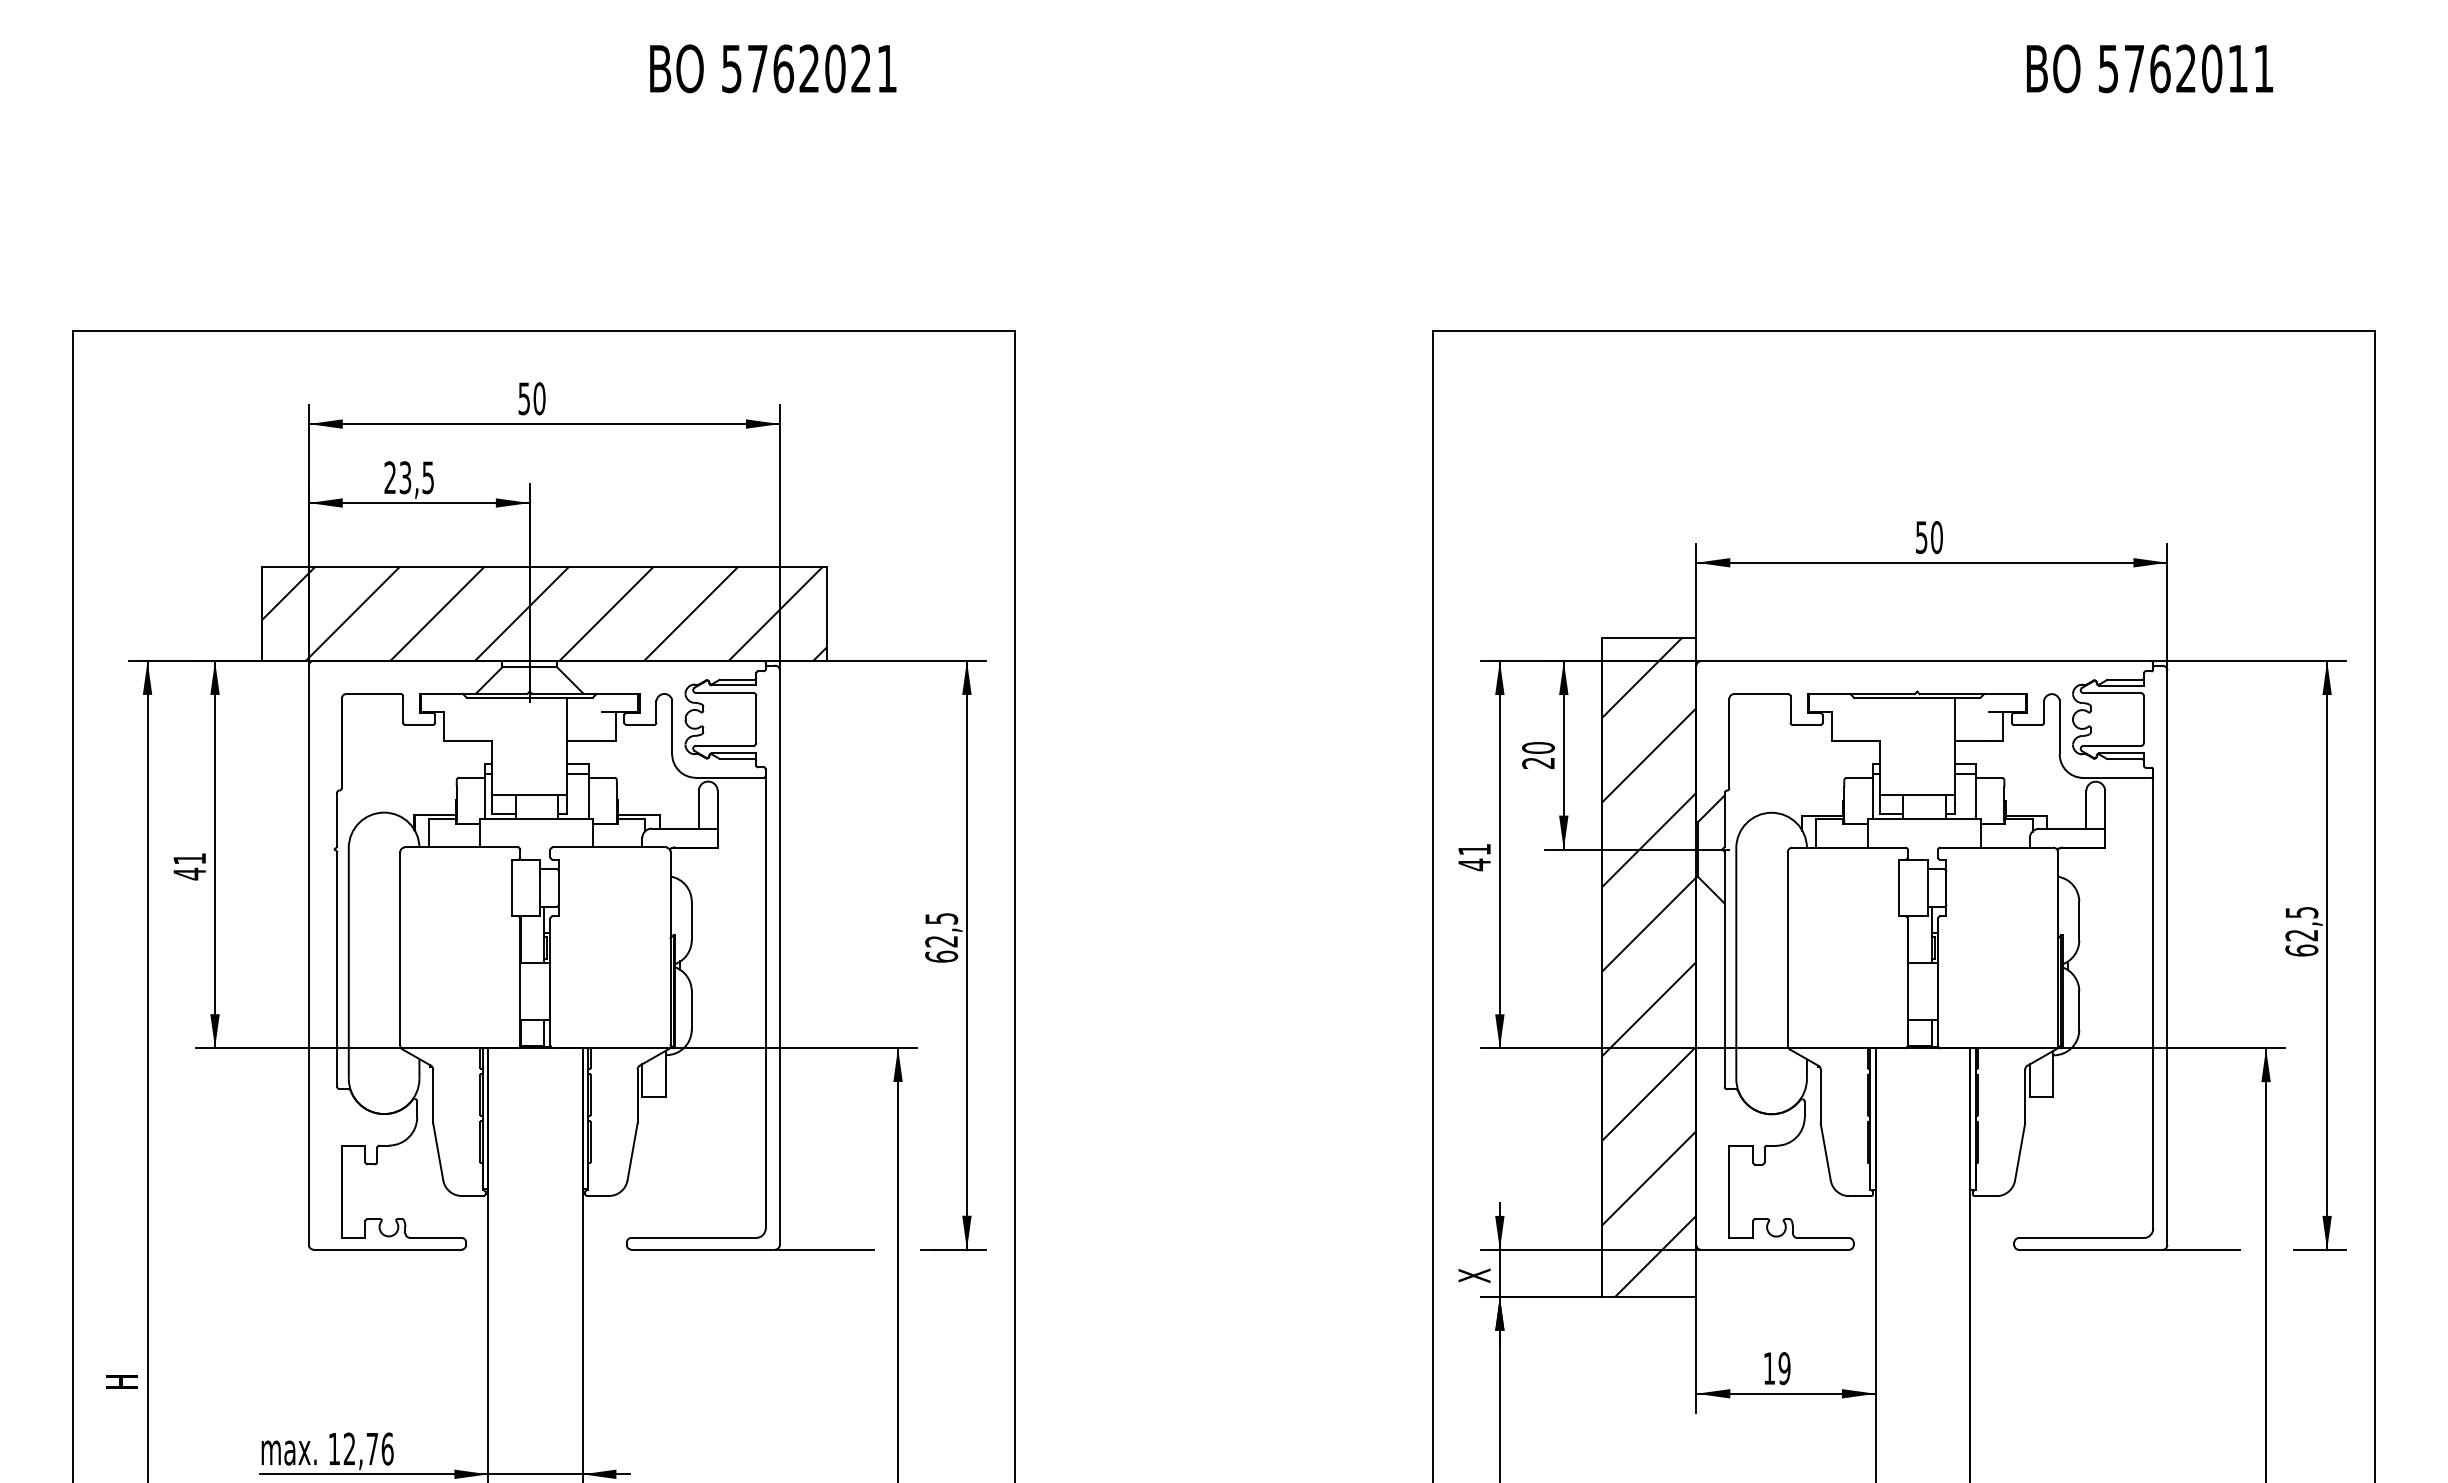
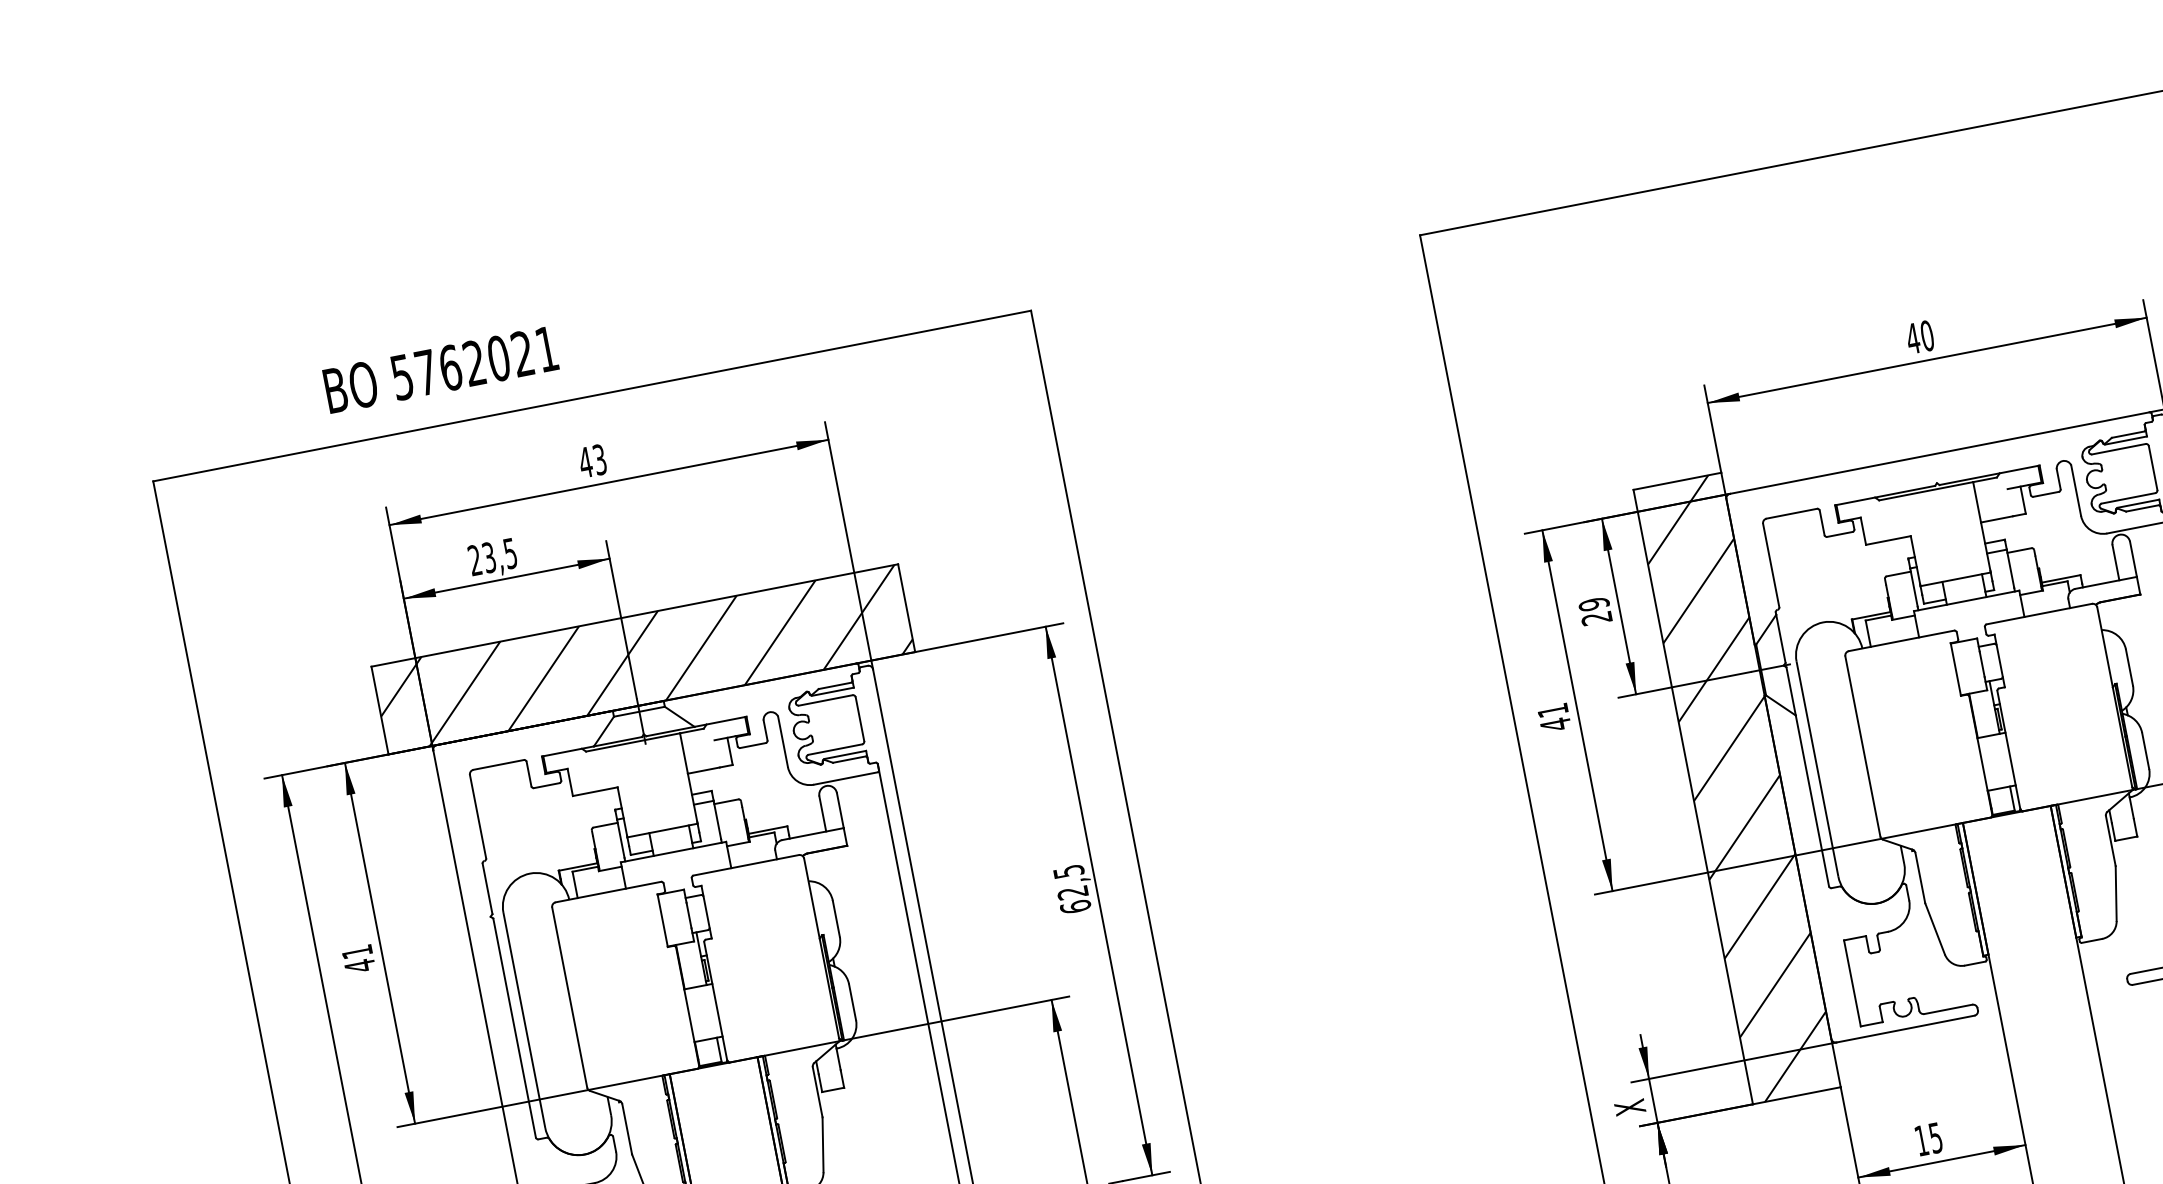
text: (773, 68) -> (441, 369), moved
text: (531, 398) -> (592, 460), 50 -> 43
text: (1921, 537) -> (1912, 338), 50 -> 40
text: (1538, 747) -> (1594, 603), 20 -> 29
text: (1784, 1368) -> (1935, 1137), 19 -> 15

